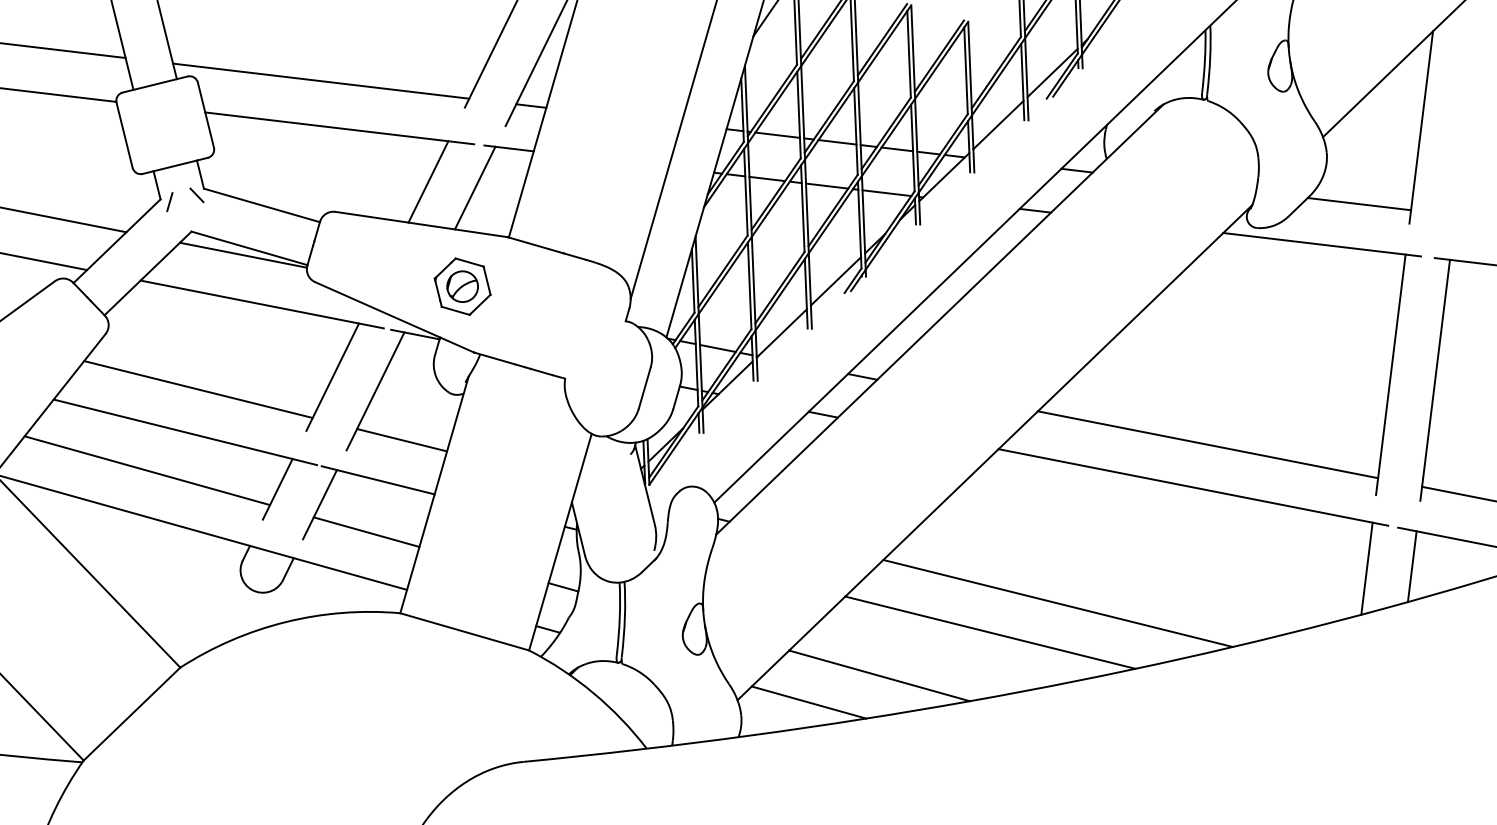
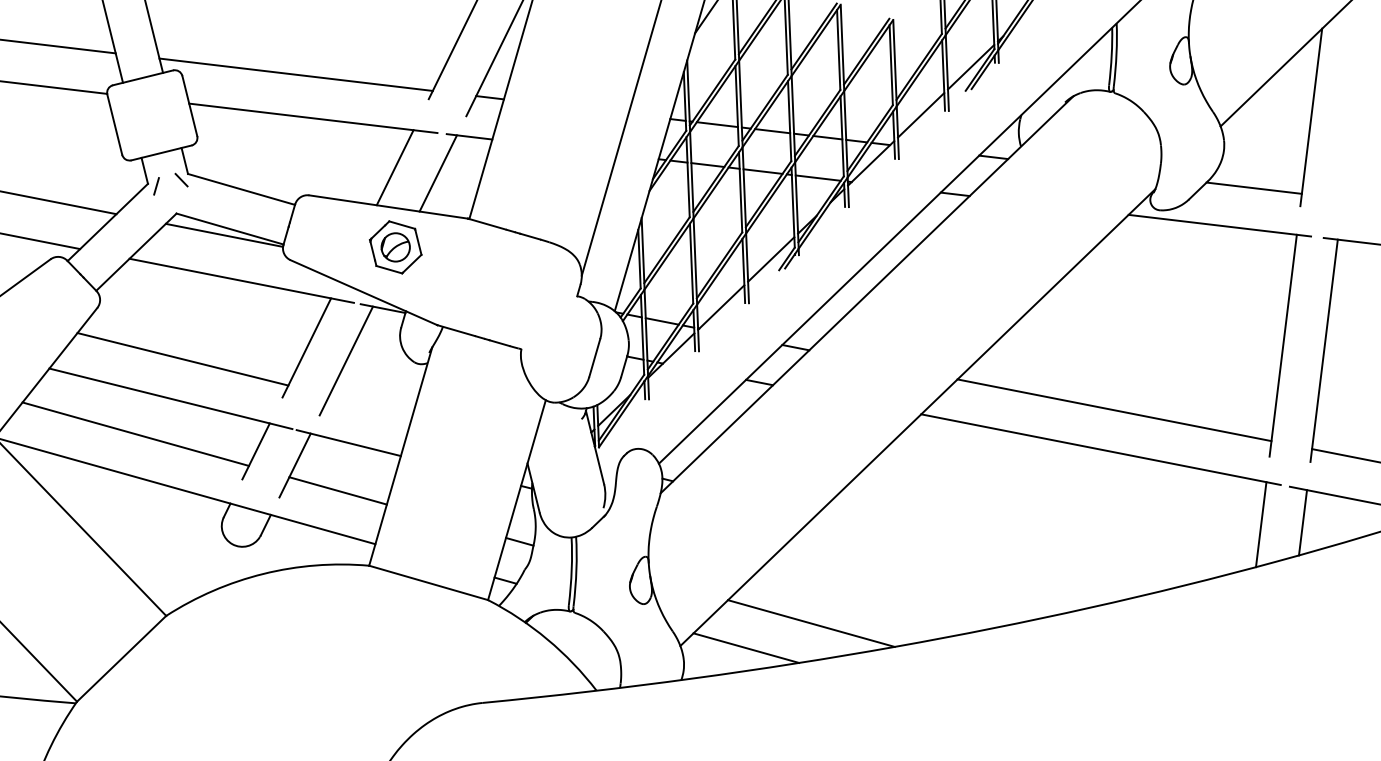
part: (462, 286) -> (395, 247), moved
line: (401, 439) -> (370, 405), removed
line: (1057, 603) -> (975, 556), removed
line: (990, 632) -> (913, 583), removed

